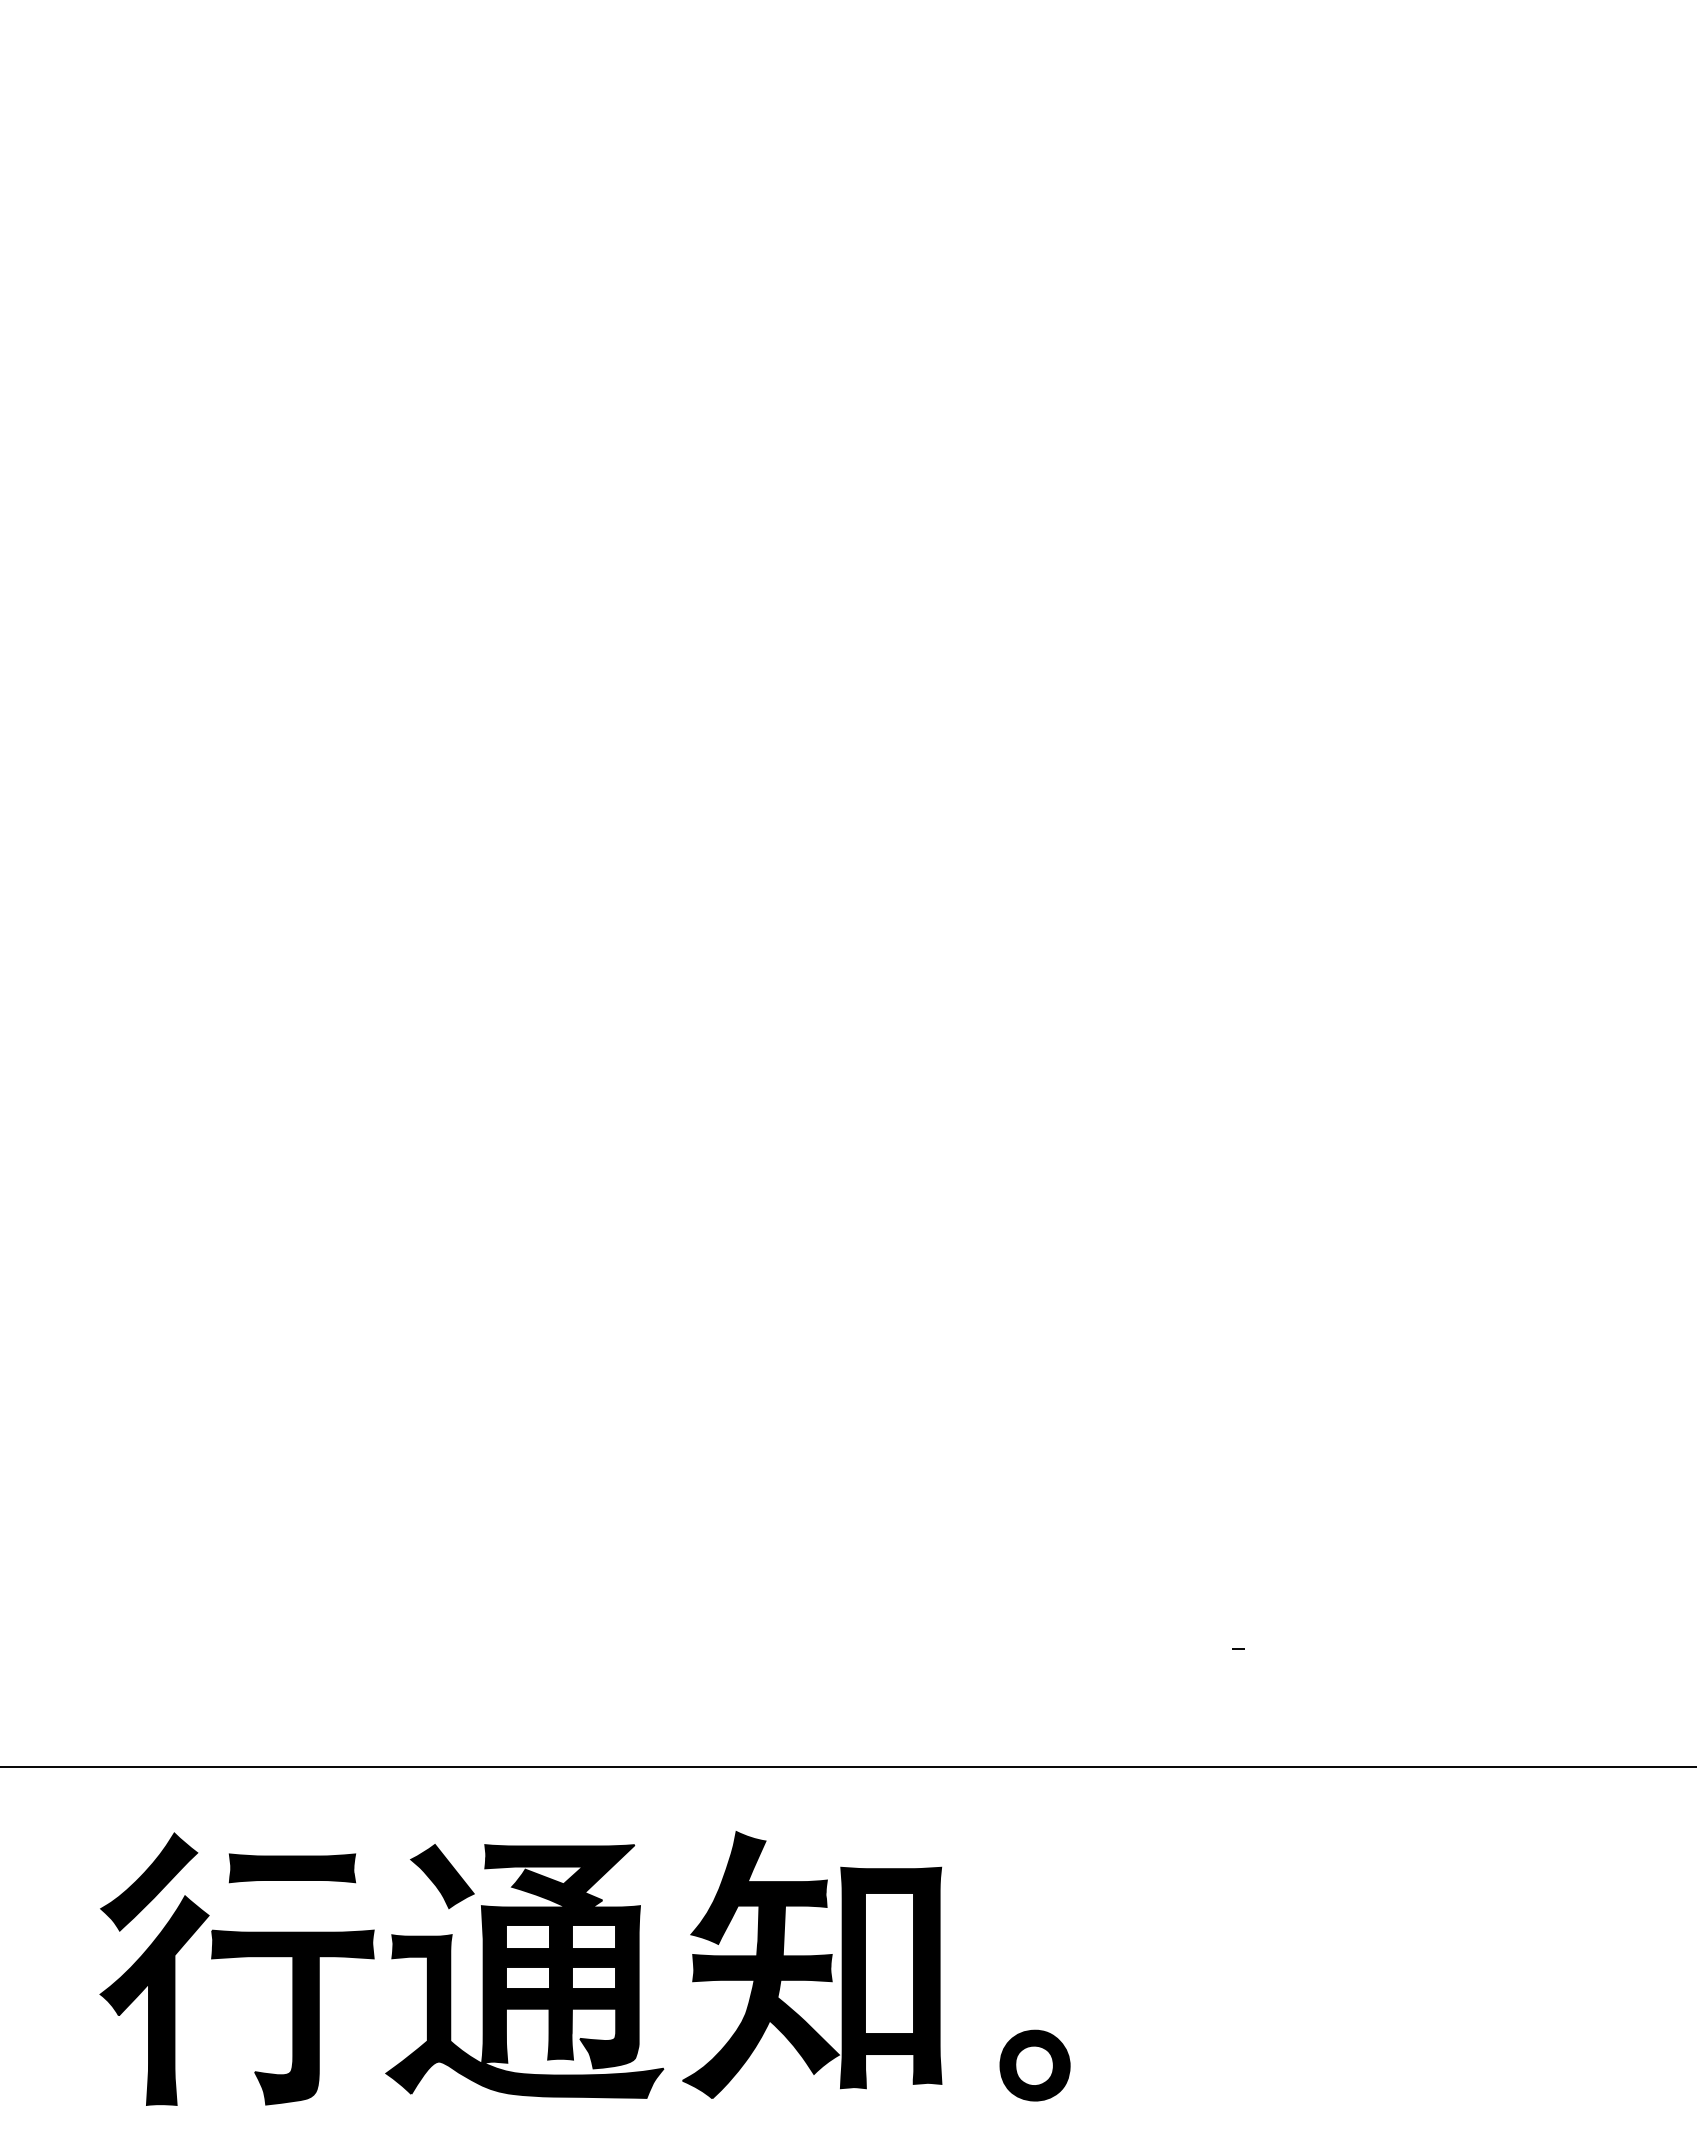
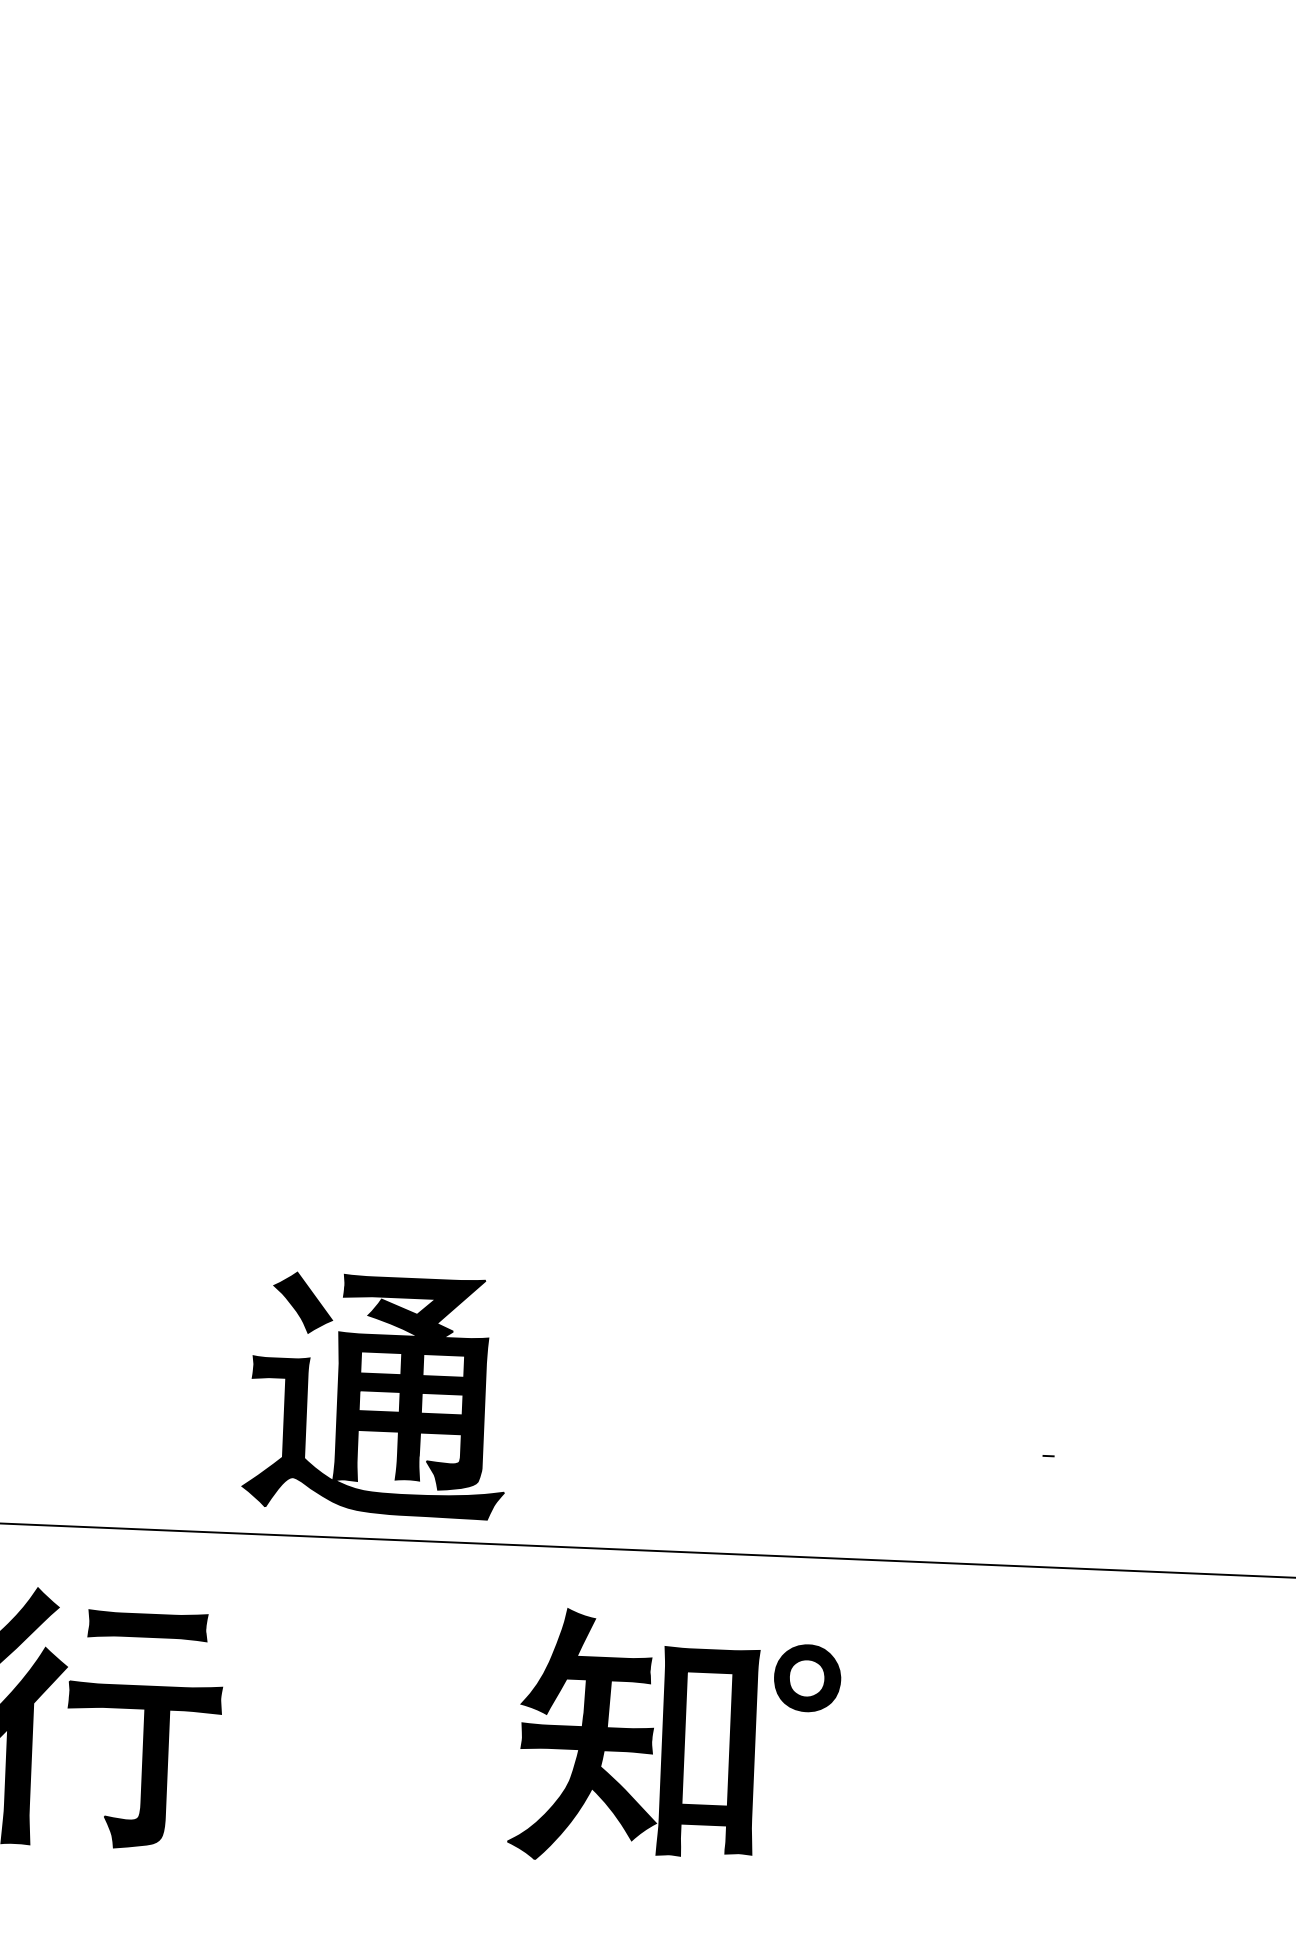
part: (524, 1971) -> (376, 1395), moved
part: (1034, 2065) -> (807, 1678), moved

